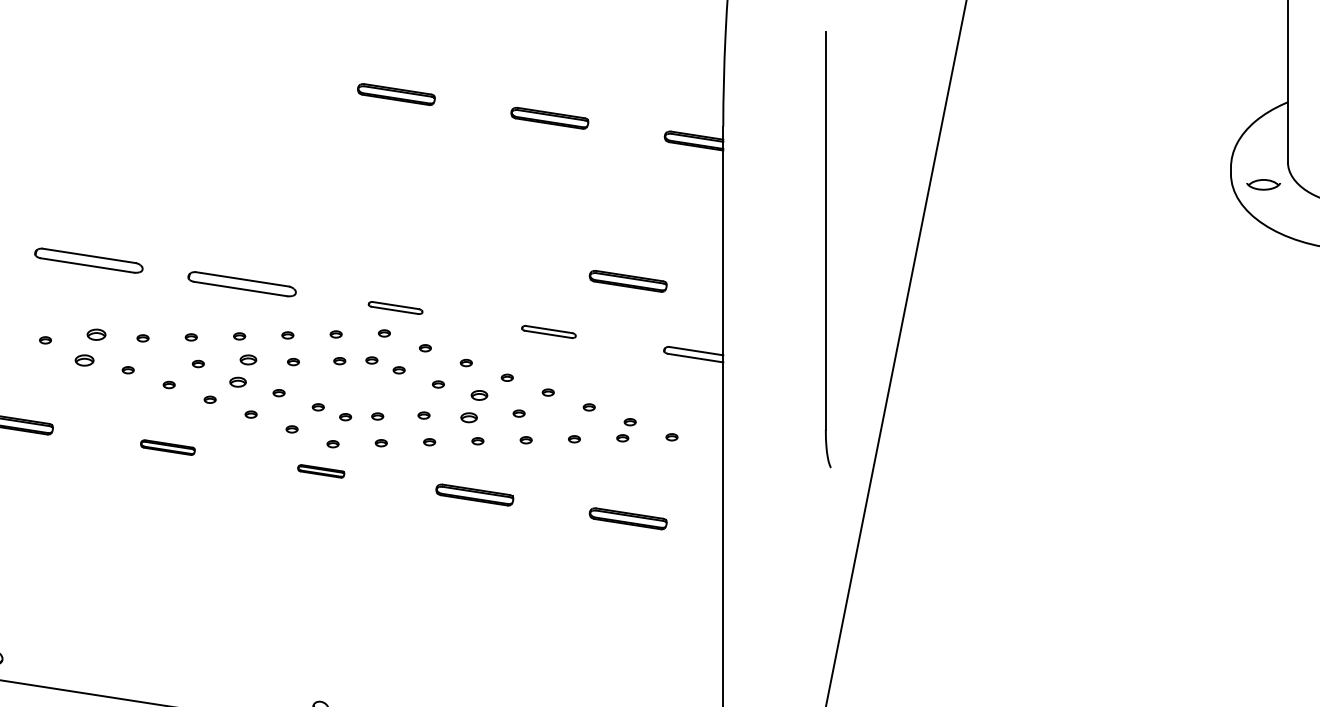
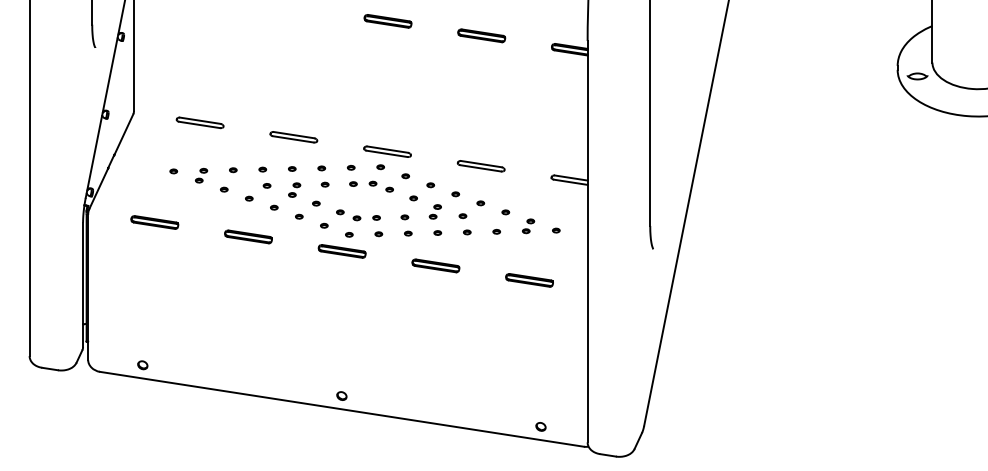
part: (87, 260) -> (199, 122), size x0.71
part: (628, 281) -> (529, 135), removed
part: (241, 284) -> (293, 137), size x0.71
part: (395, 307) -> (387, 151), size x1.43
part: (547, 332) -> (480, 166), size x1.43
part: (90, 347) -> (201, 175), size x0.62
part: (243, 369) -> (294, 189), size x0.71
part: (472, 405) -> (434, 211), size x0.71
part: (167, 446) -> (248, 236), size x1.43
part: (320, 471) -> (341, 251), size x1.67

